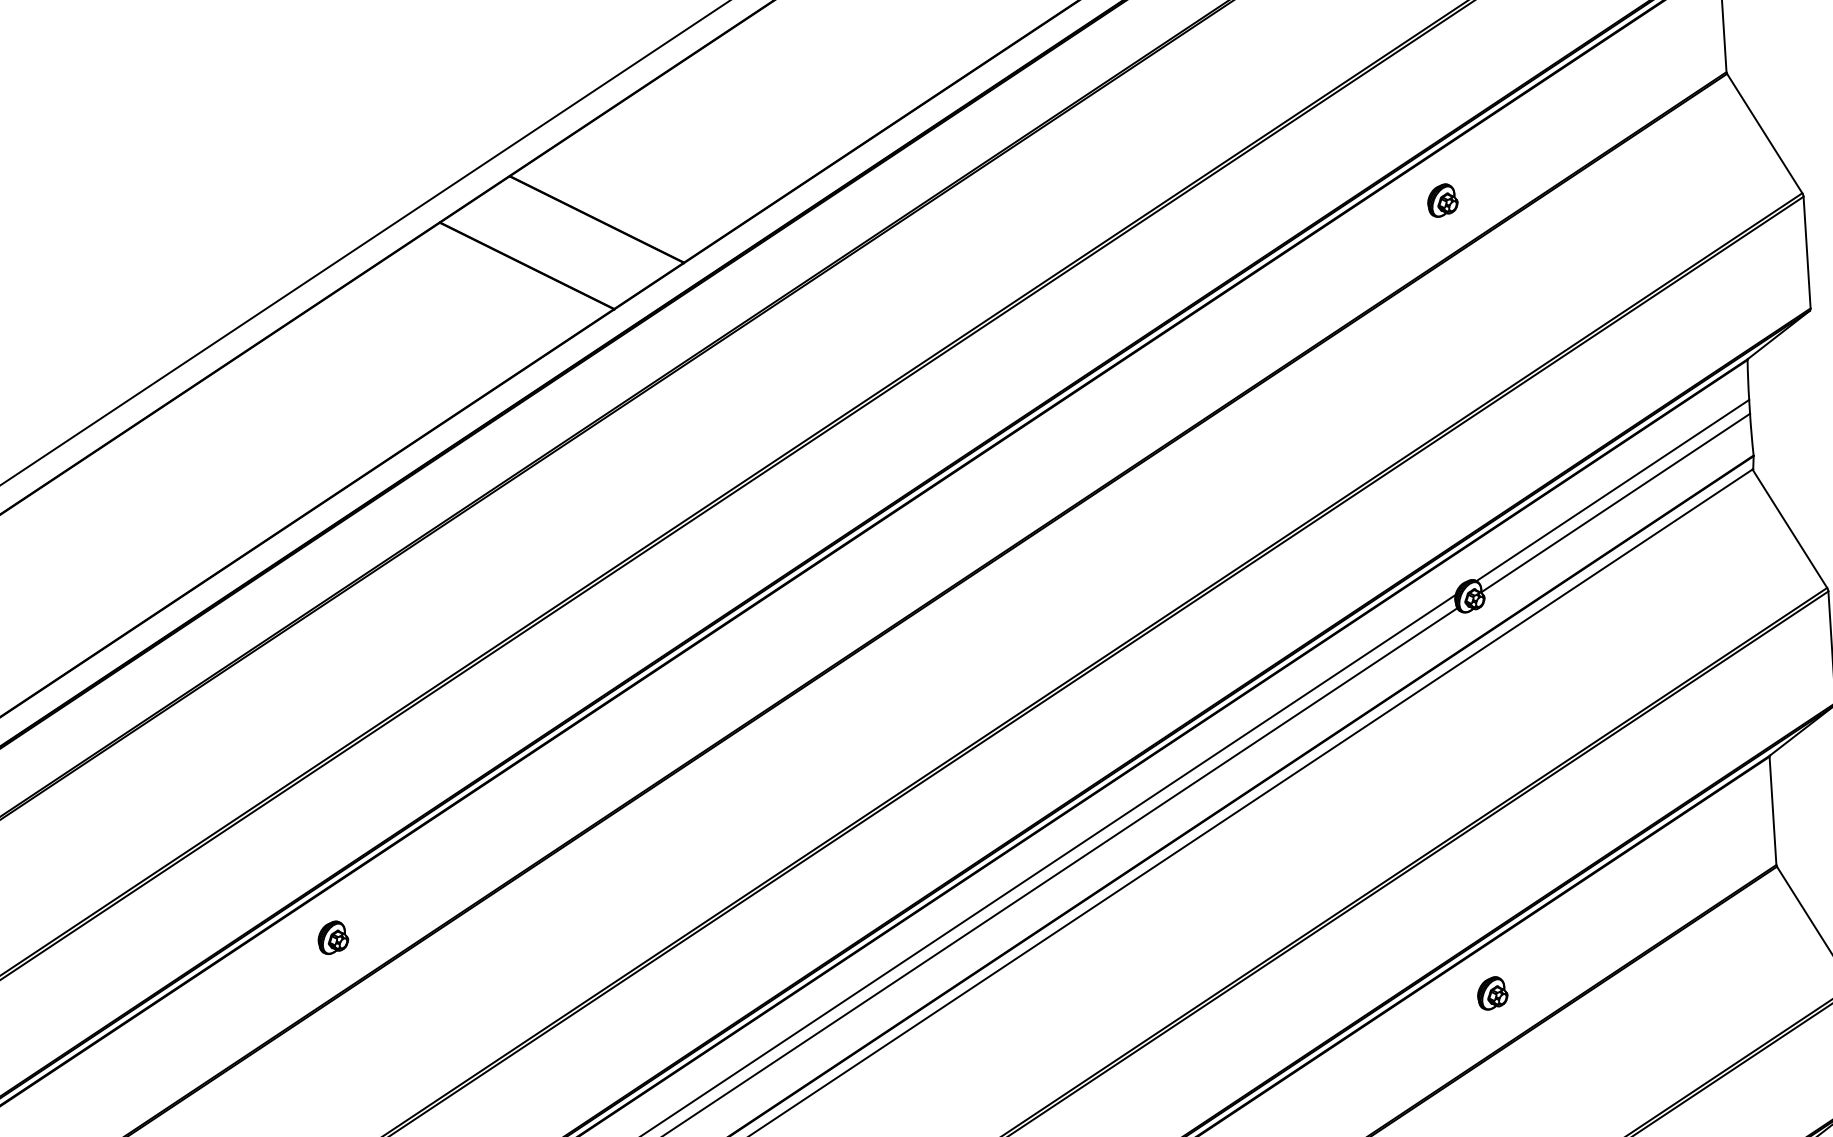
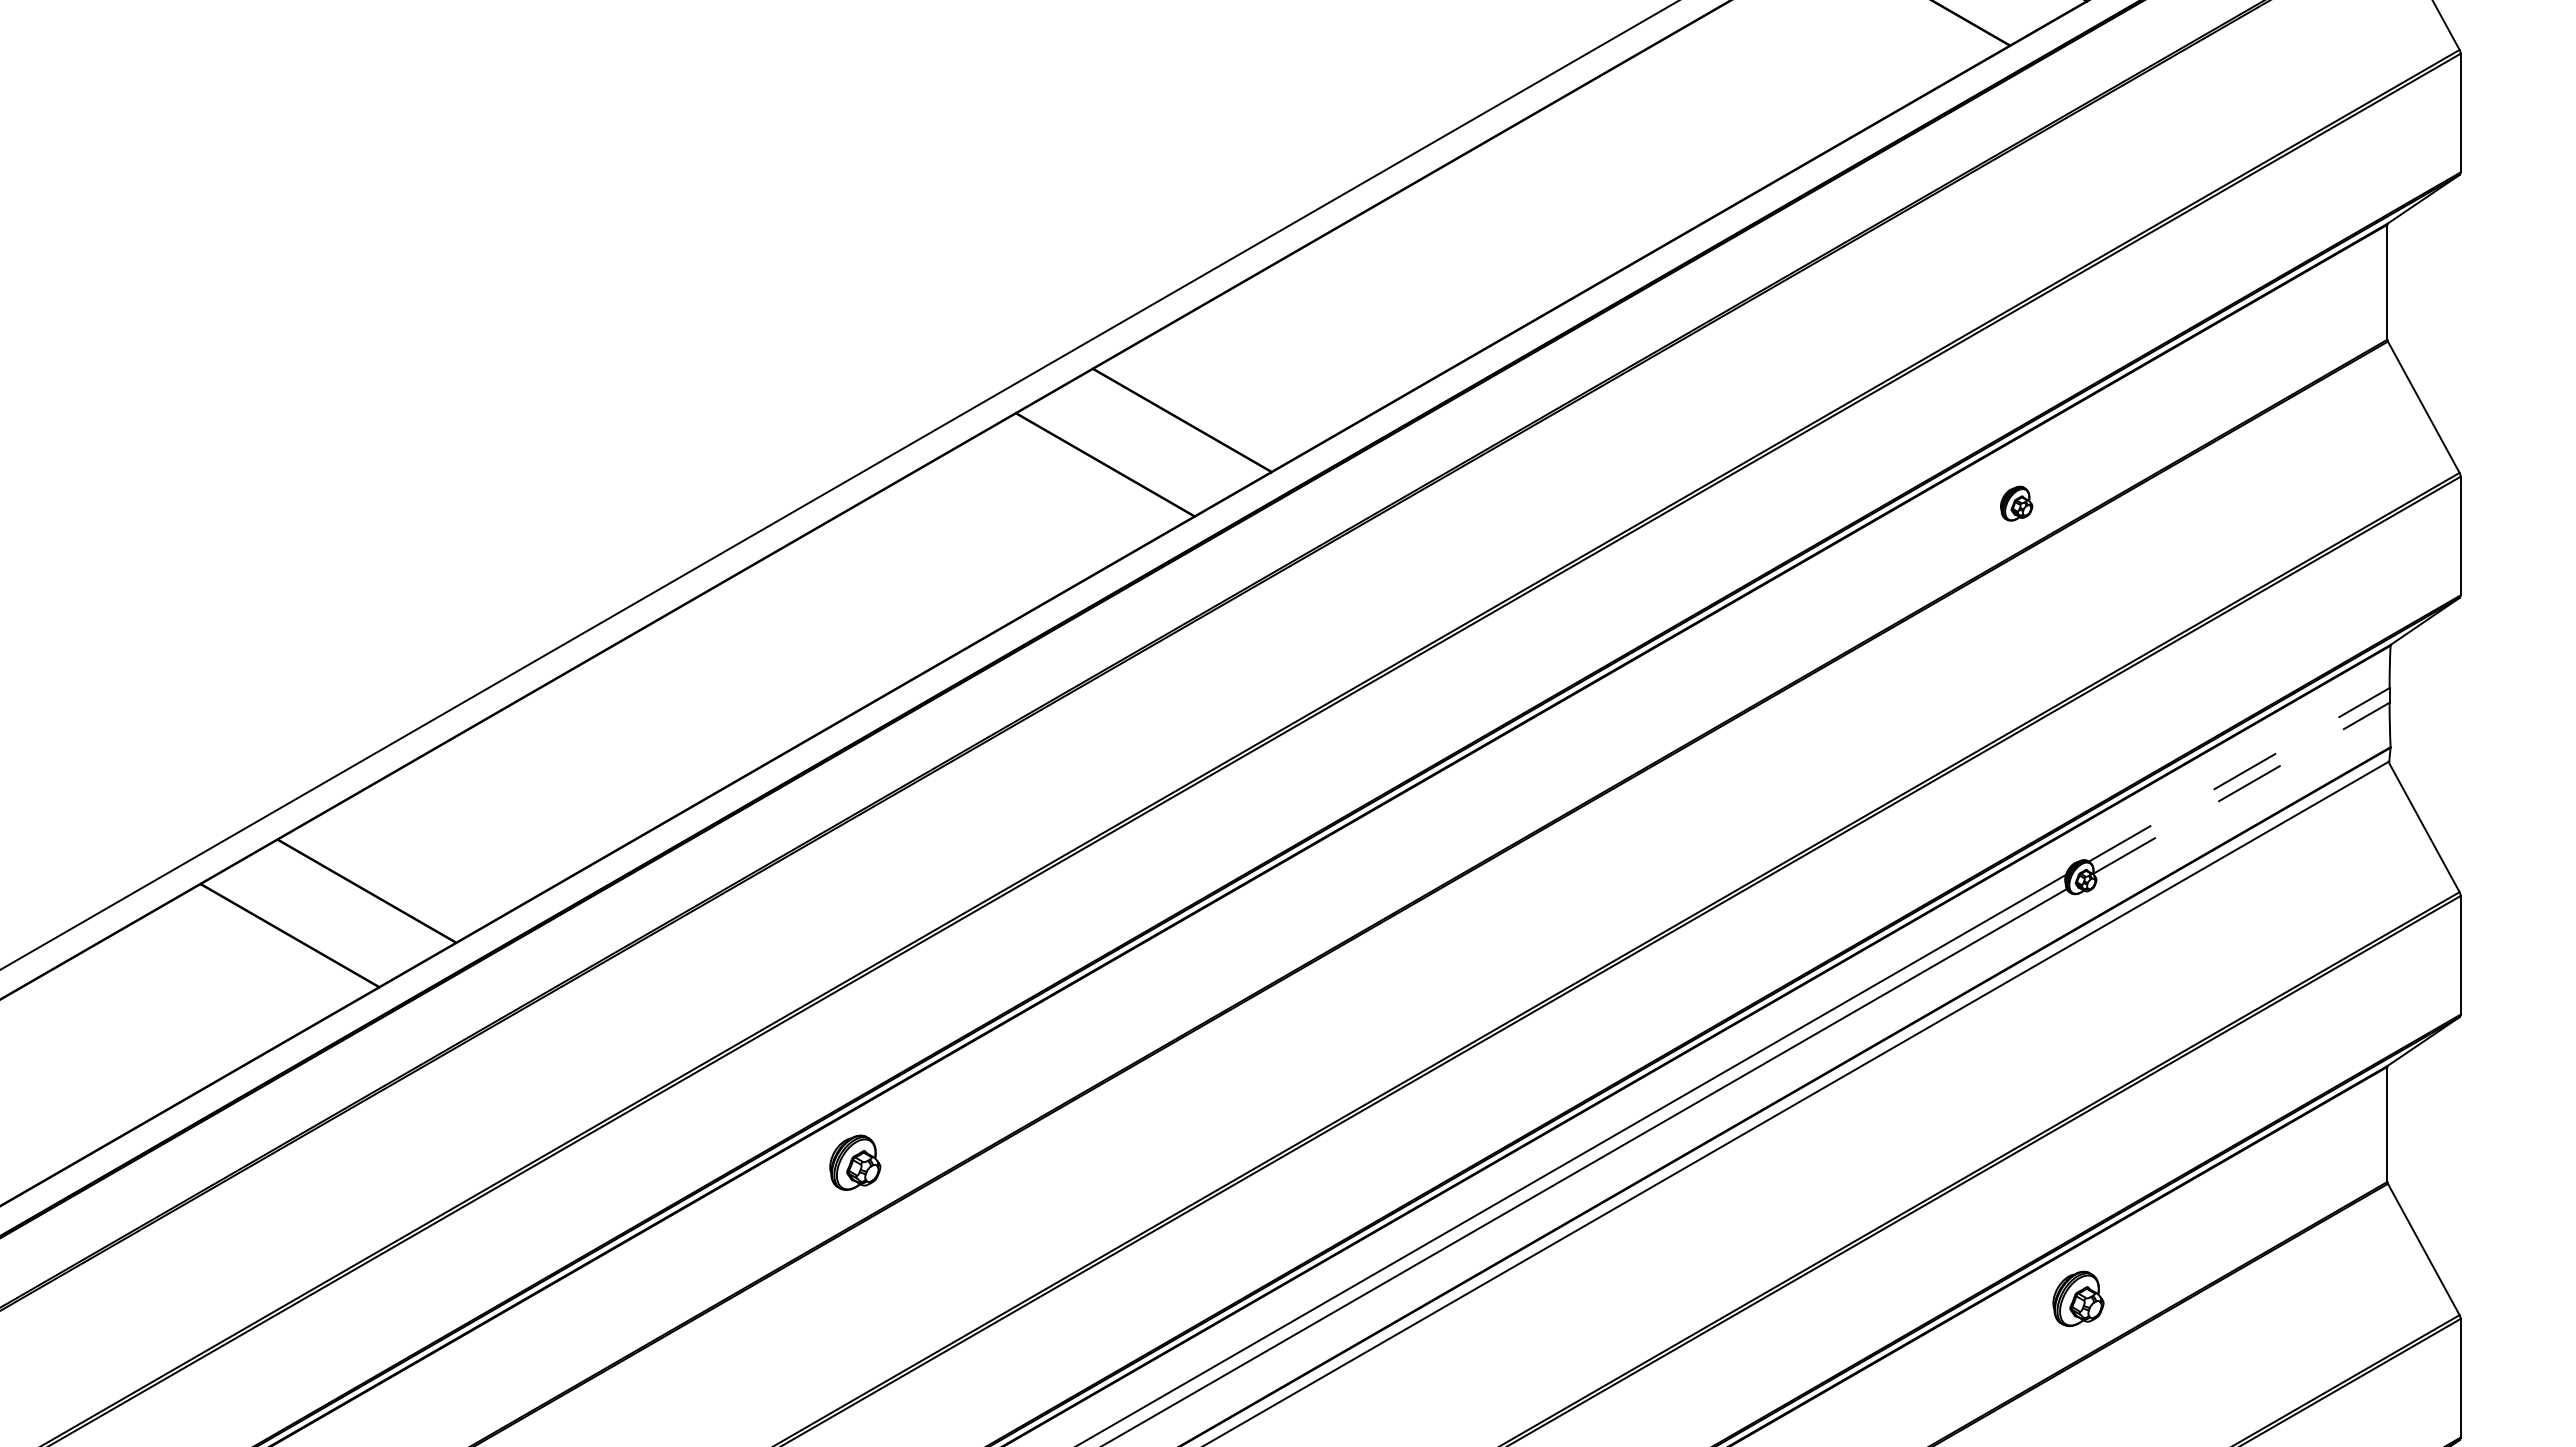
part: (1442, 200) -> (2016, 503), moved
line: (1613, 490) -> (2239, 774), solid -> dashed
line: (1615, 503) -> (2241, 788), solid -> dashed
part: (333, 937) -> (855, 1162), size x1.6
part: (1492, 992) -> (2078, 1298), size x1.6

